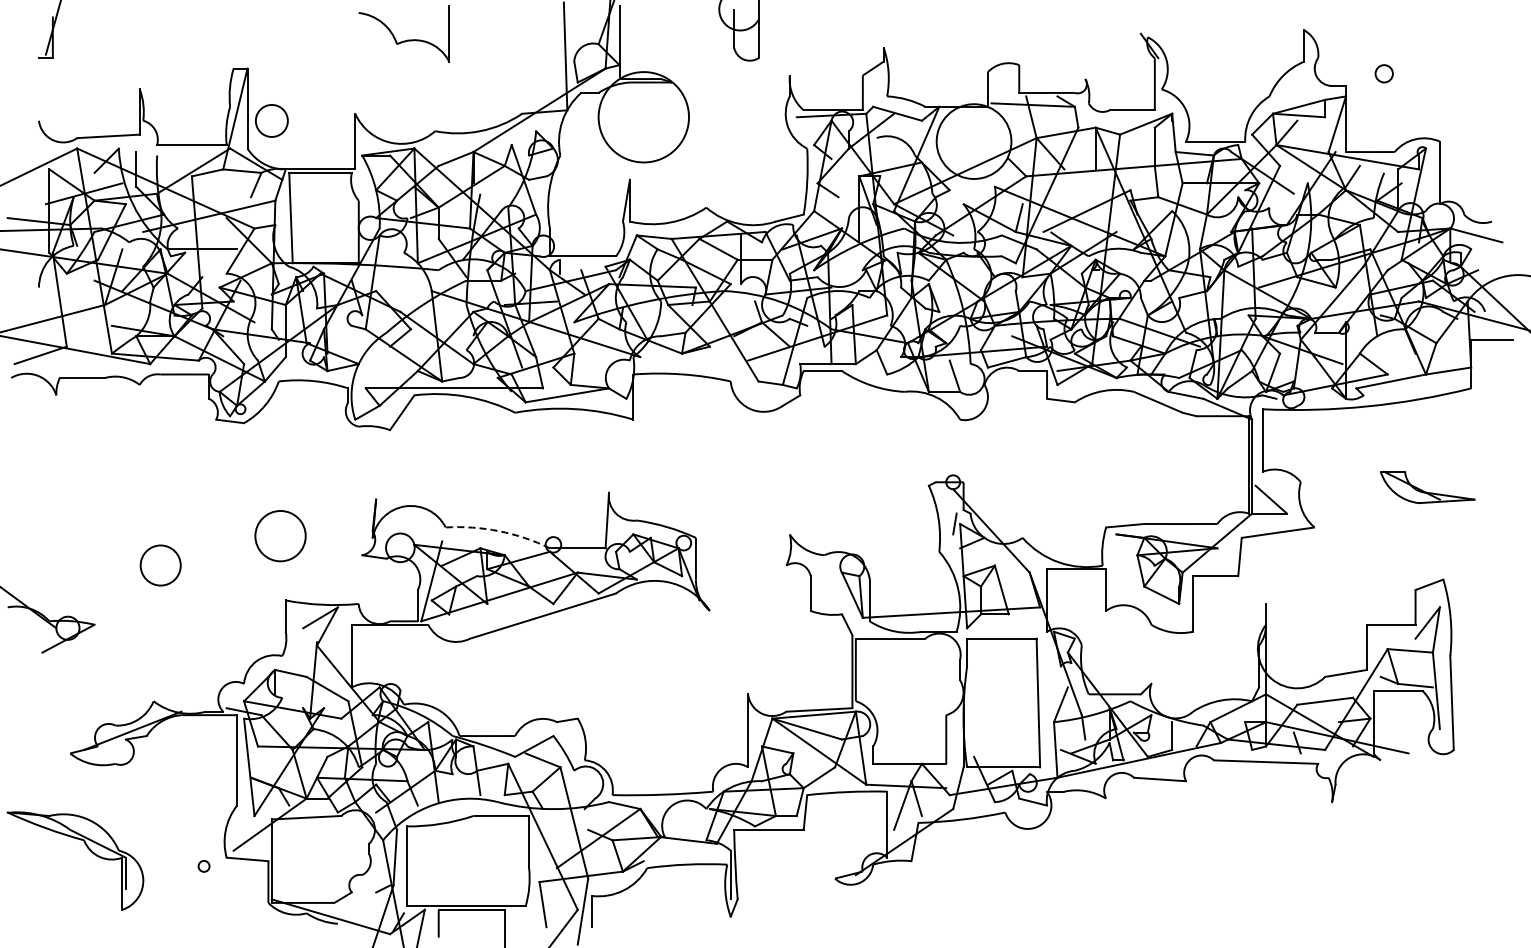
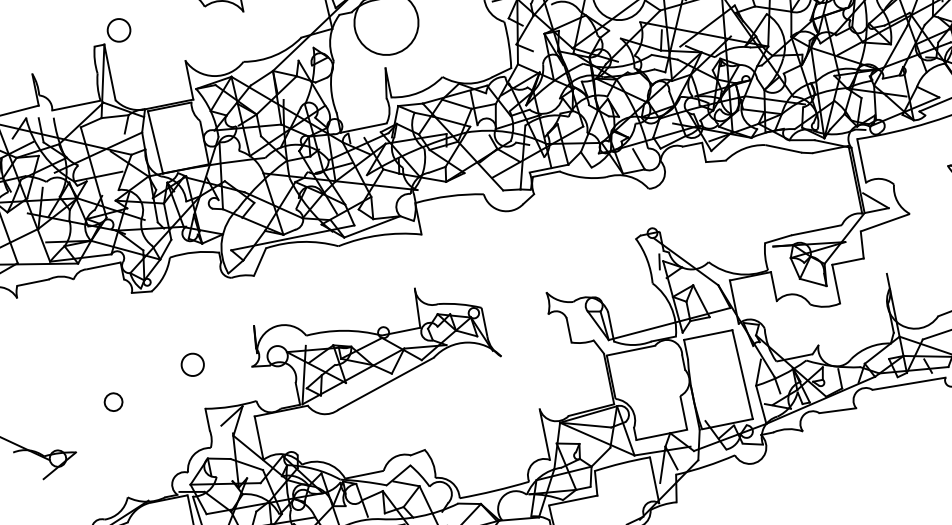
circle: (271, 120) -> (118, 30), moved
arc: (499, 531) -> (344, 330), dashed -> solid
circle: (280, 535) -> (192, 364), size x0.62
circle: (160, 565) -> (113, 402), size x0.62

